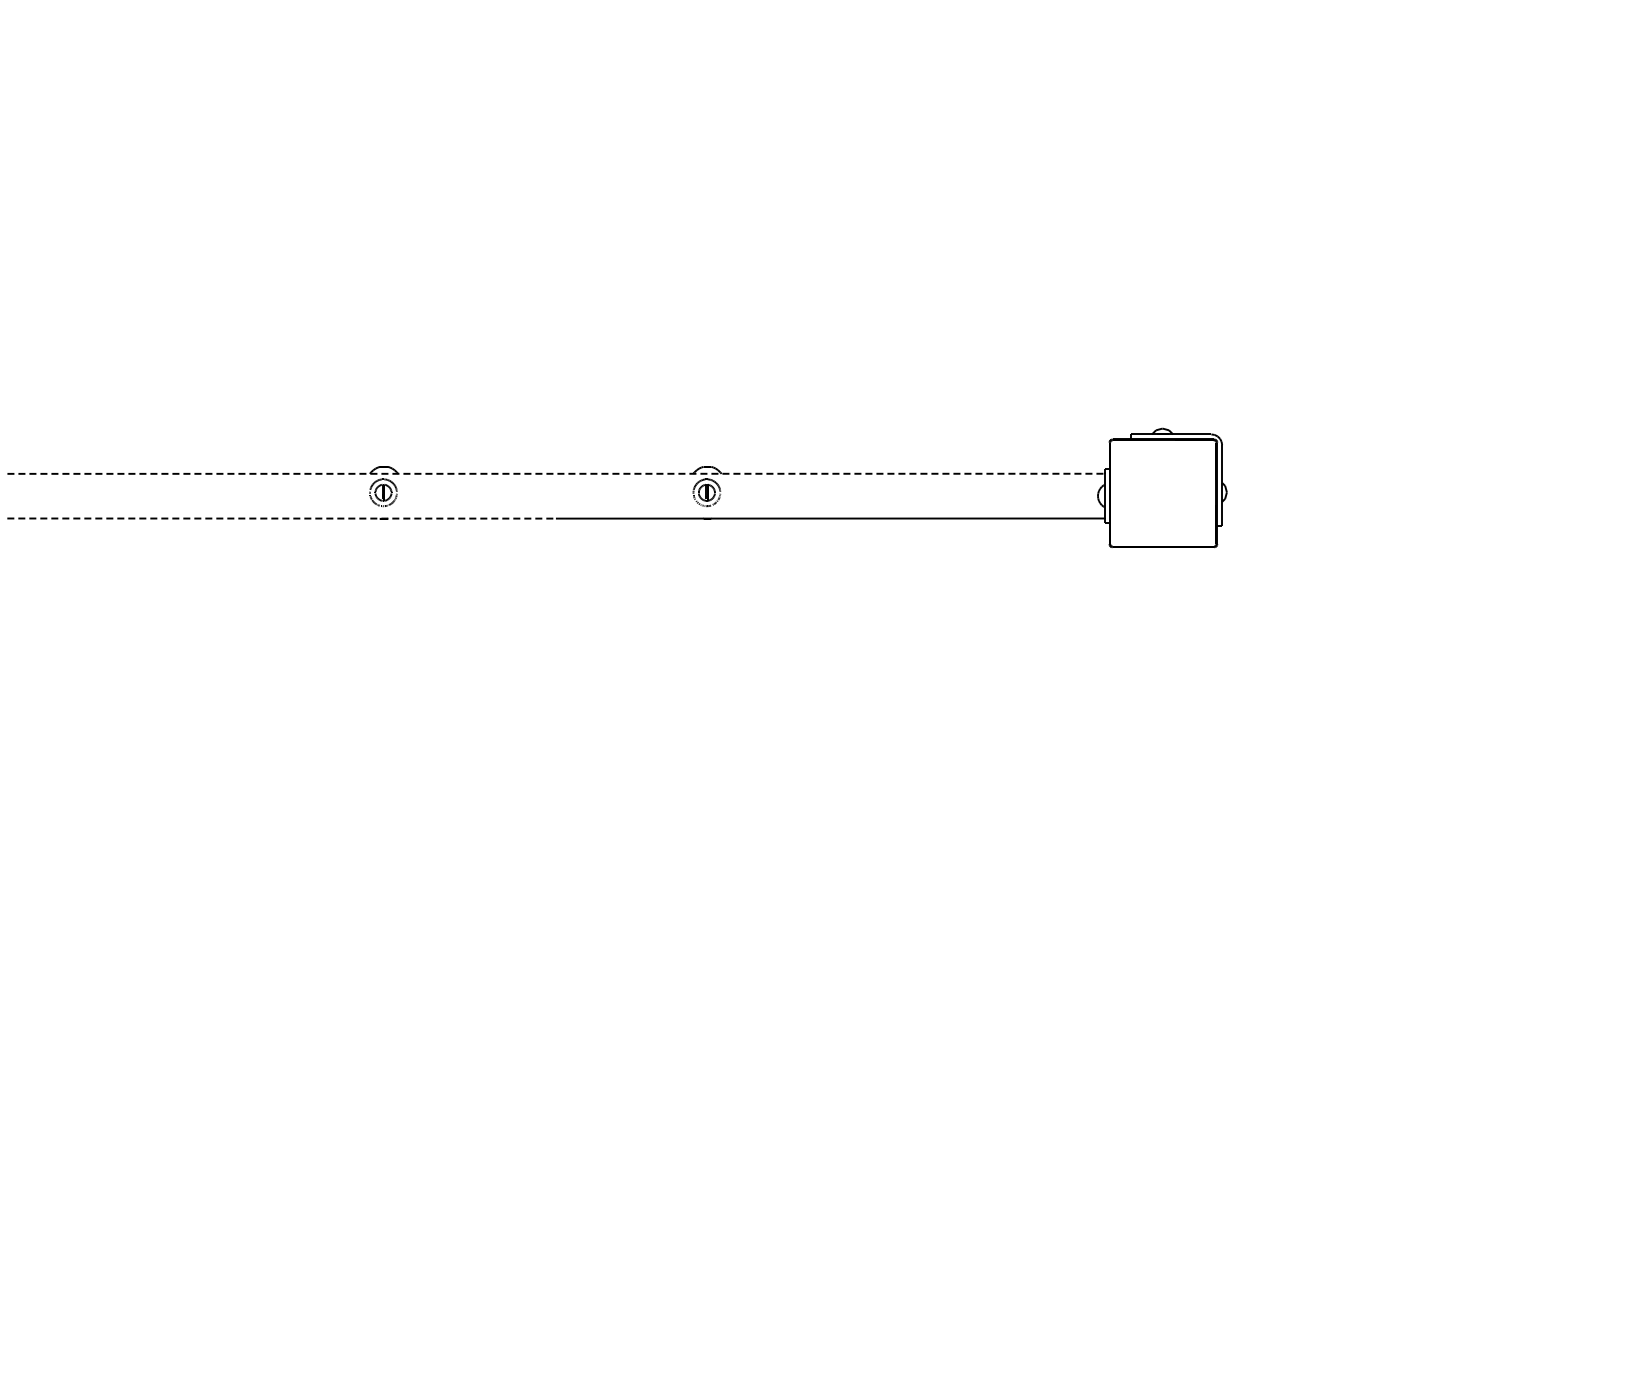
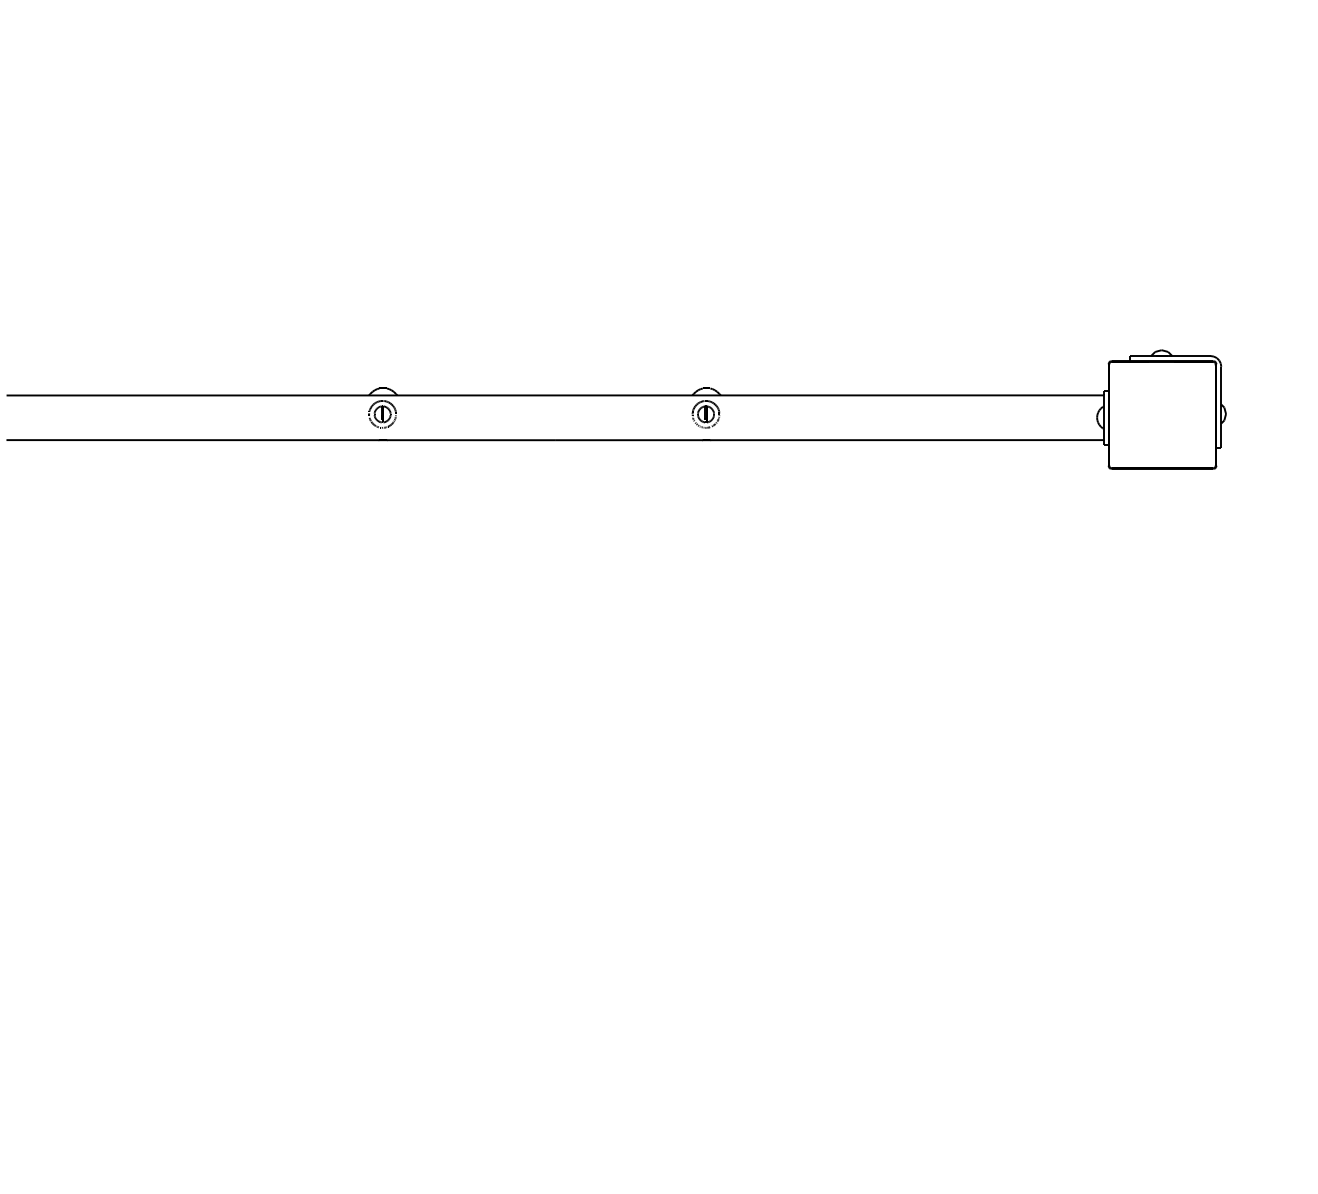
line: (555, 473) -> (554, 395), dashed -> solid
line: (282, 518) -> (281, 440), dashed -> solid

